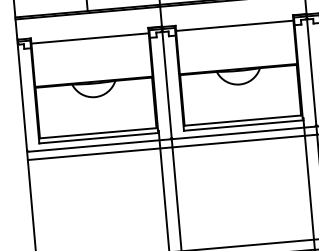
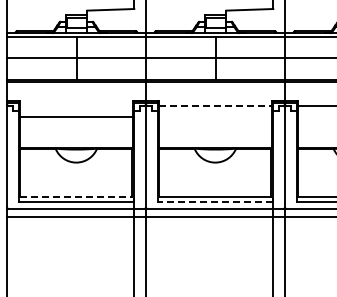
line: (235, 26) -> (216, 106), solid -> dashed
line: (90, 38) -> (76, 117), moved
line: (243, 126) -> (215, 202), solid -> dashed
line: (98, 133) -> (76, 197), solid -> dashed

